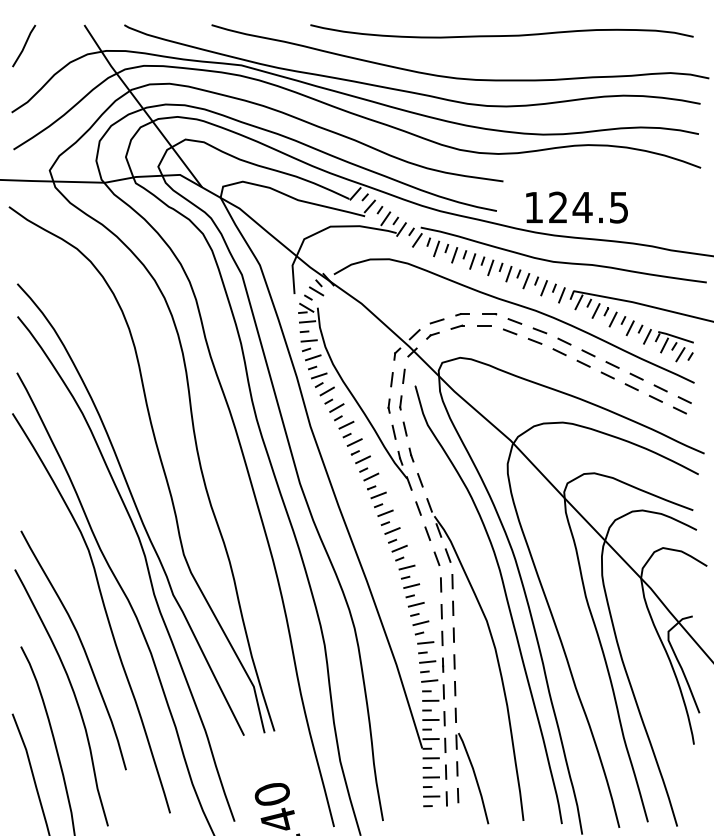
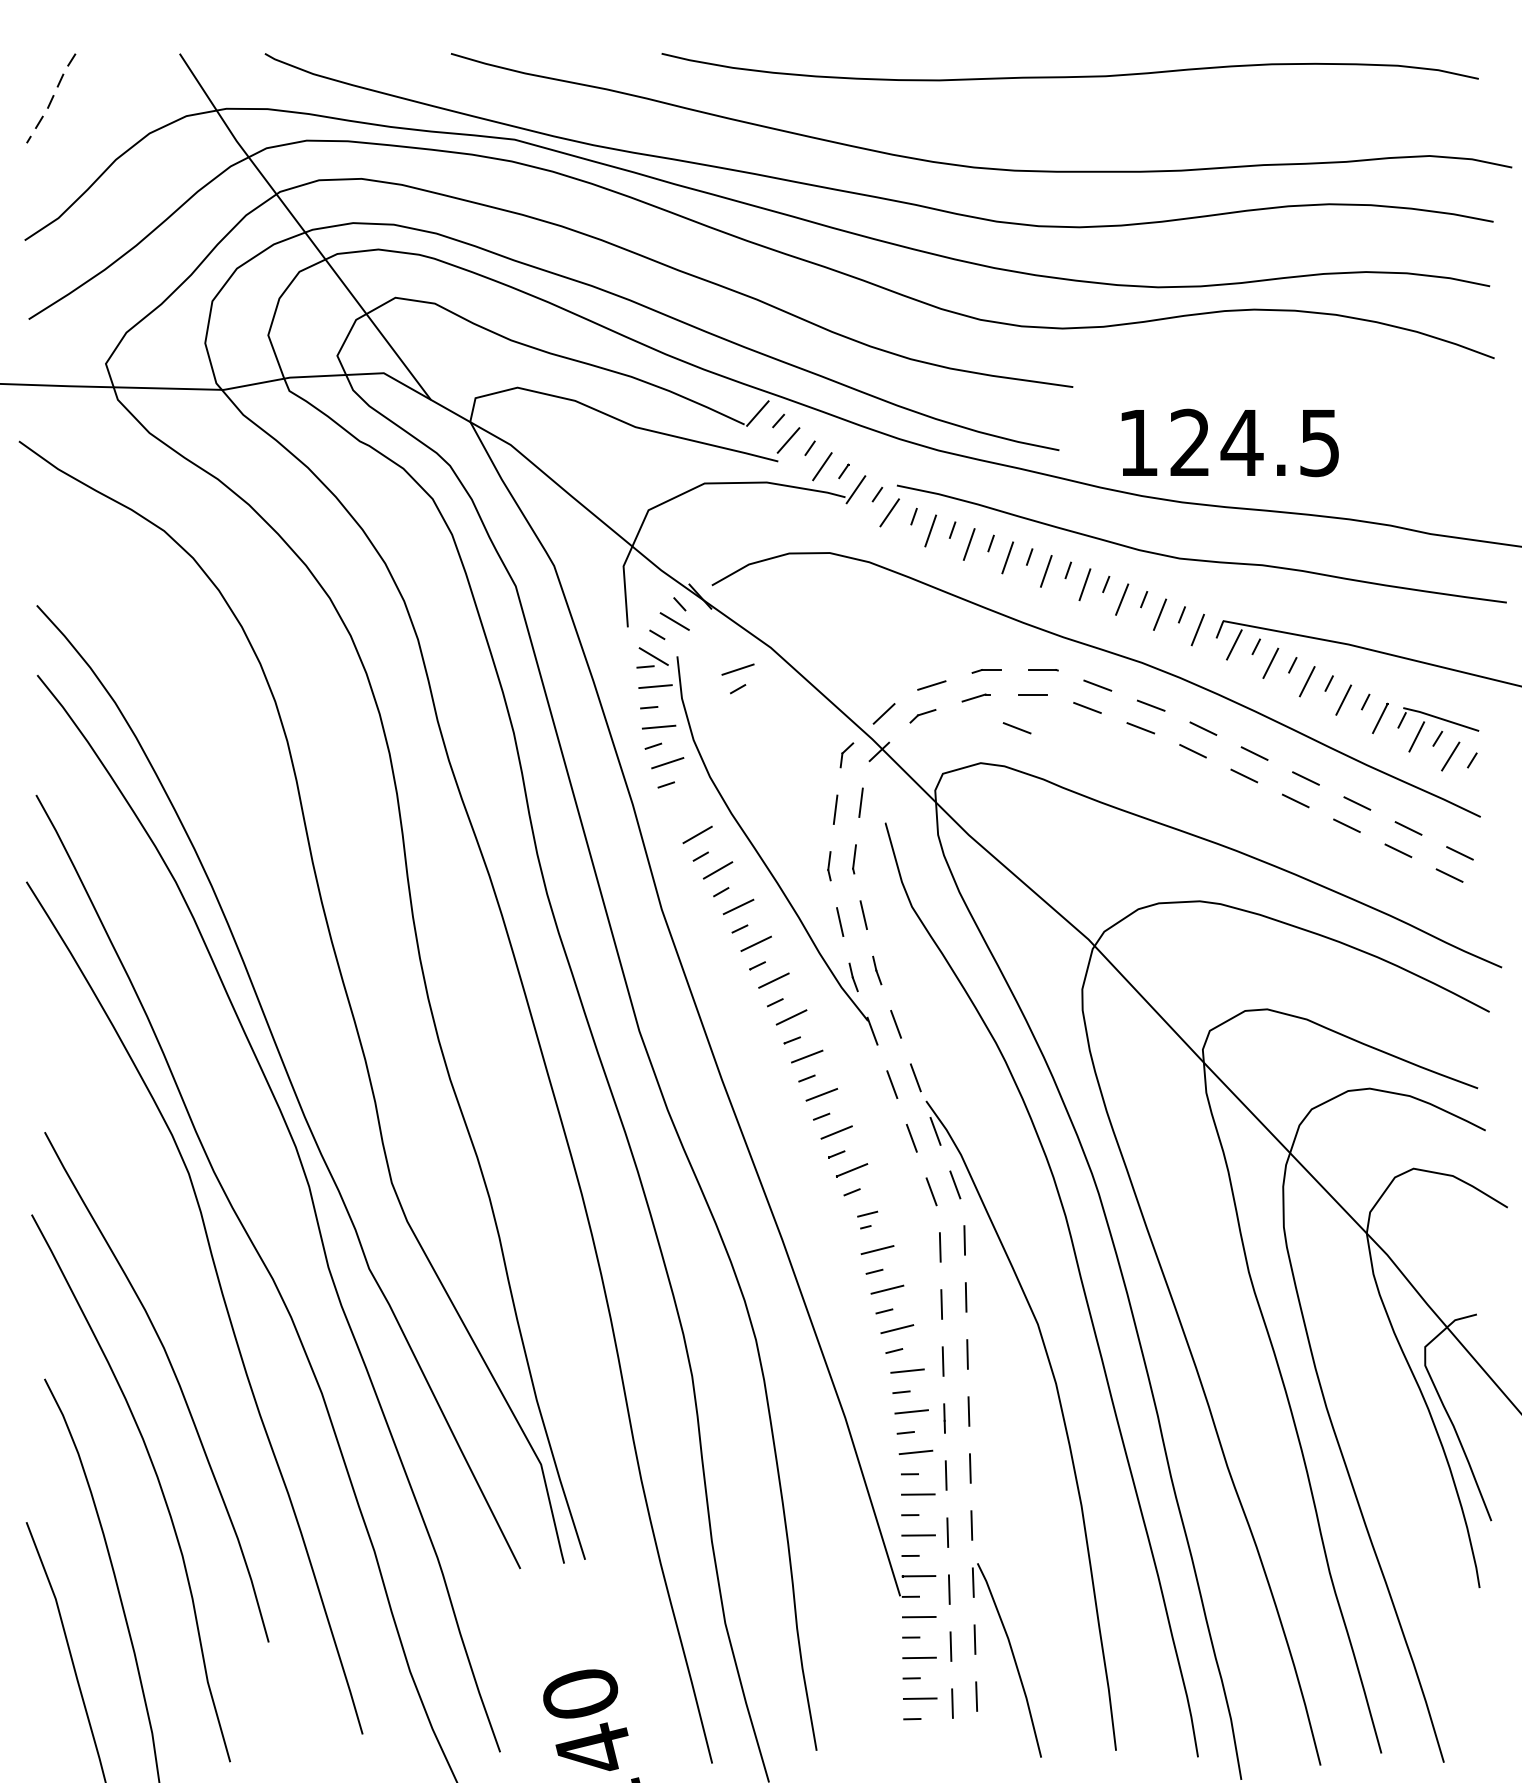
line: (24, 46) -> (52, 99), solid -> dashed
line: (476, 341) -> (1015, 728), added
part: (319, 379) -> (738, 677), moved
part: (406, 571) -> (866, 1218), size x0.6

